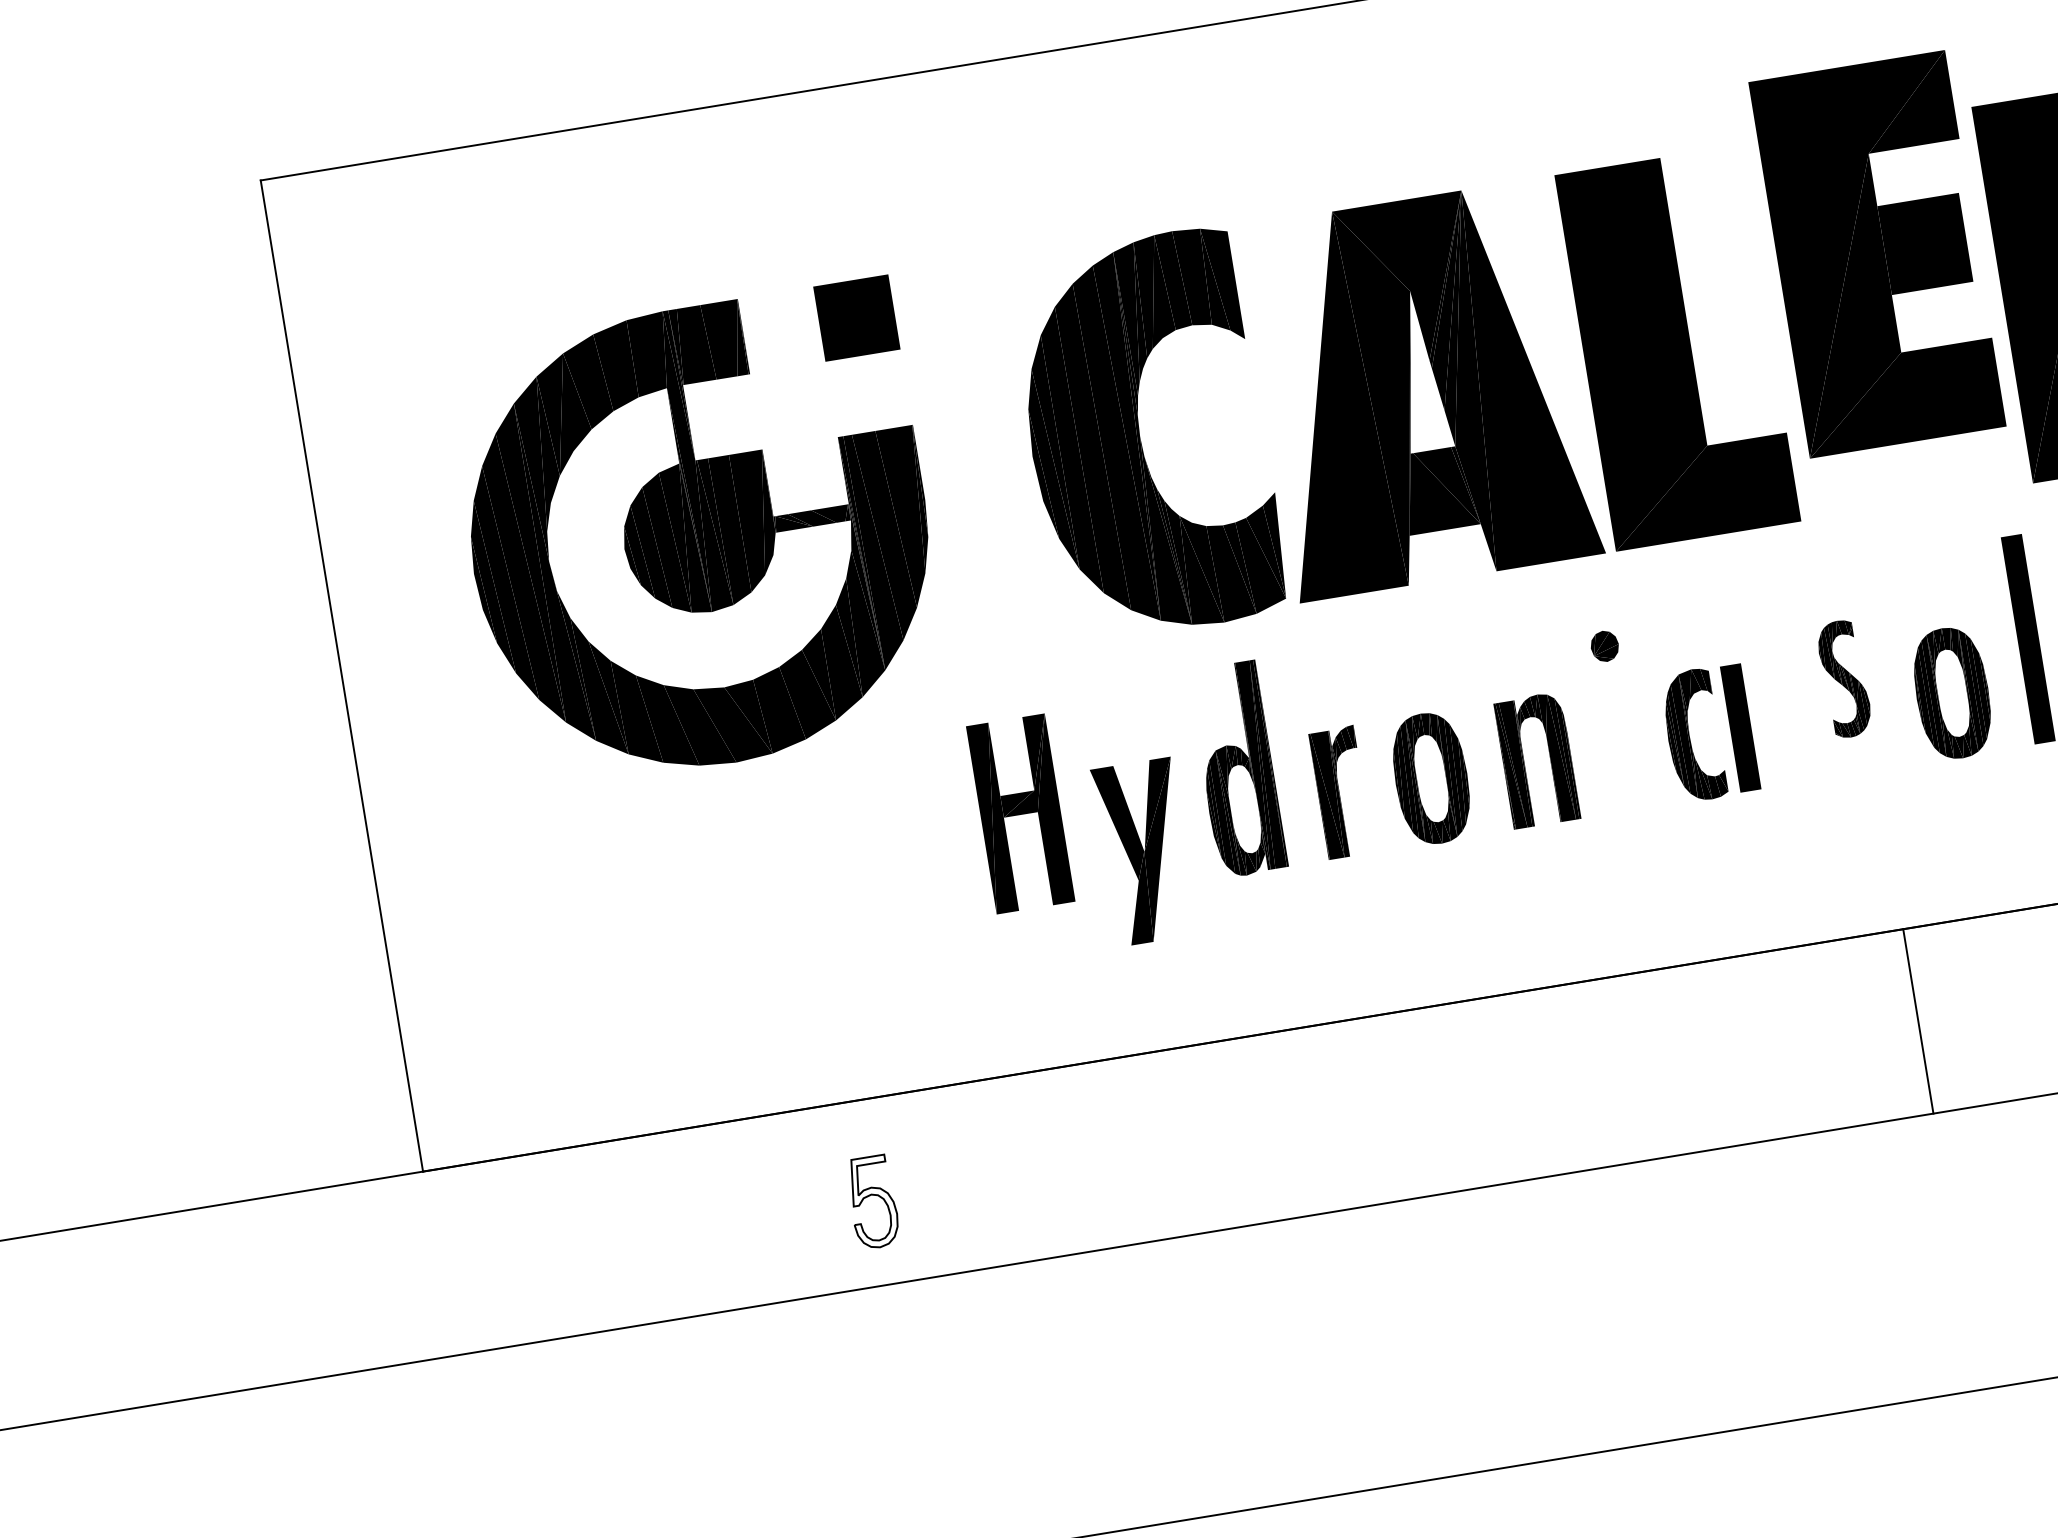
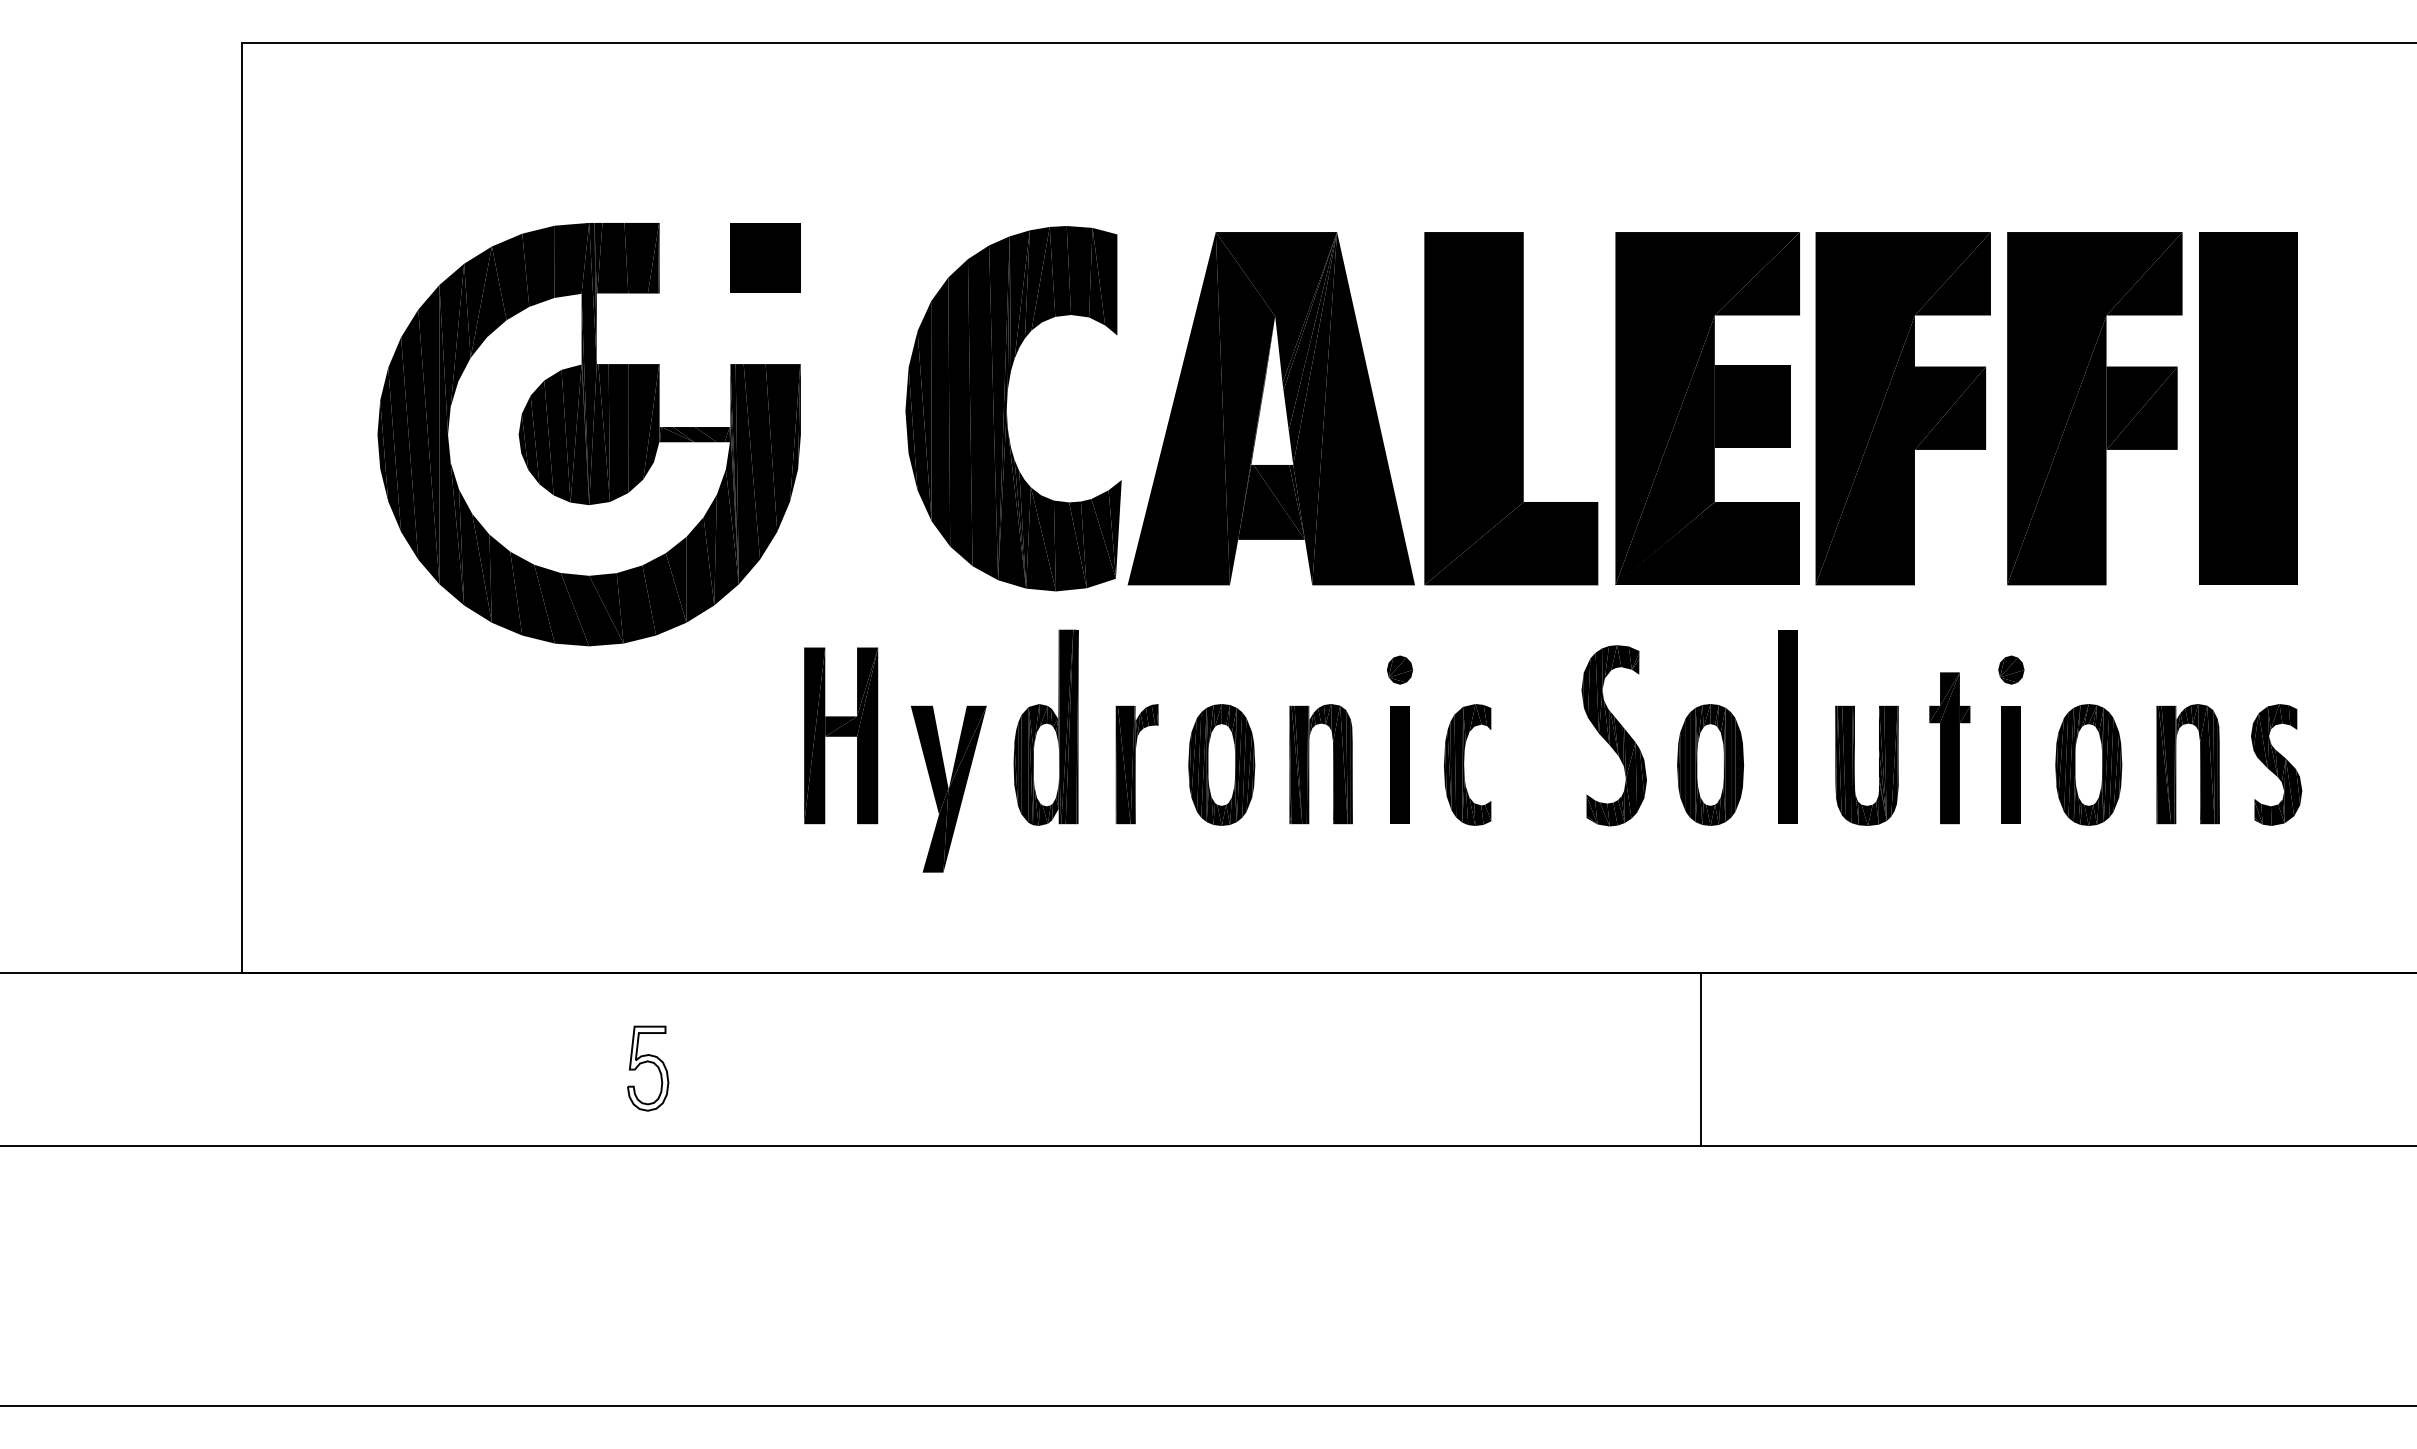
part: (1877, 254) -> (1707, 408), moved
part: (1843, 678) -> (1613, 735), size x1.67
part: (1740, 727) -> (1399, 764), moved
line: (1918, 1021) -> (1701, 1059), moved

